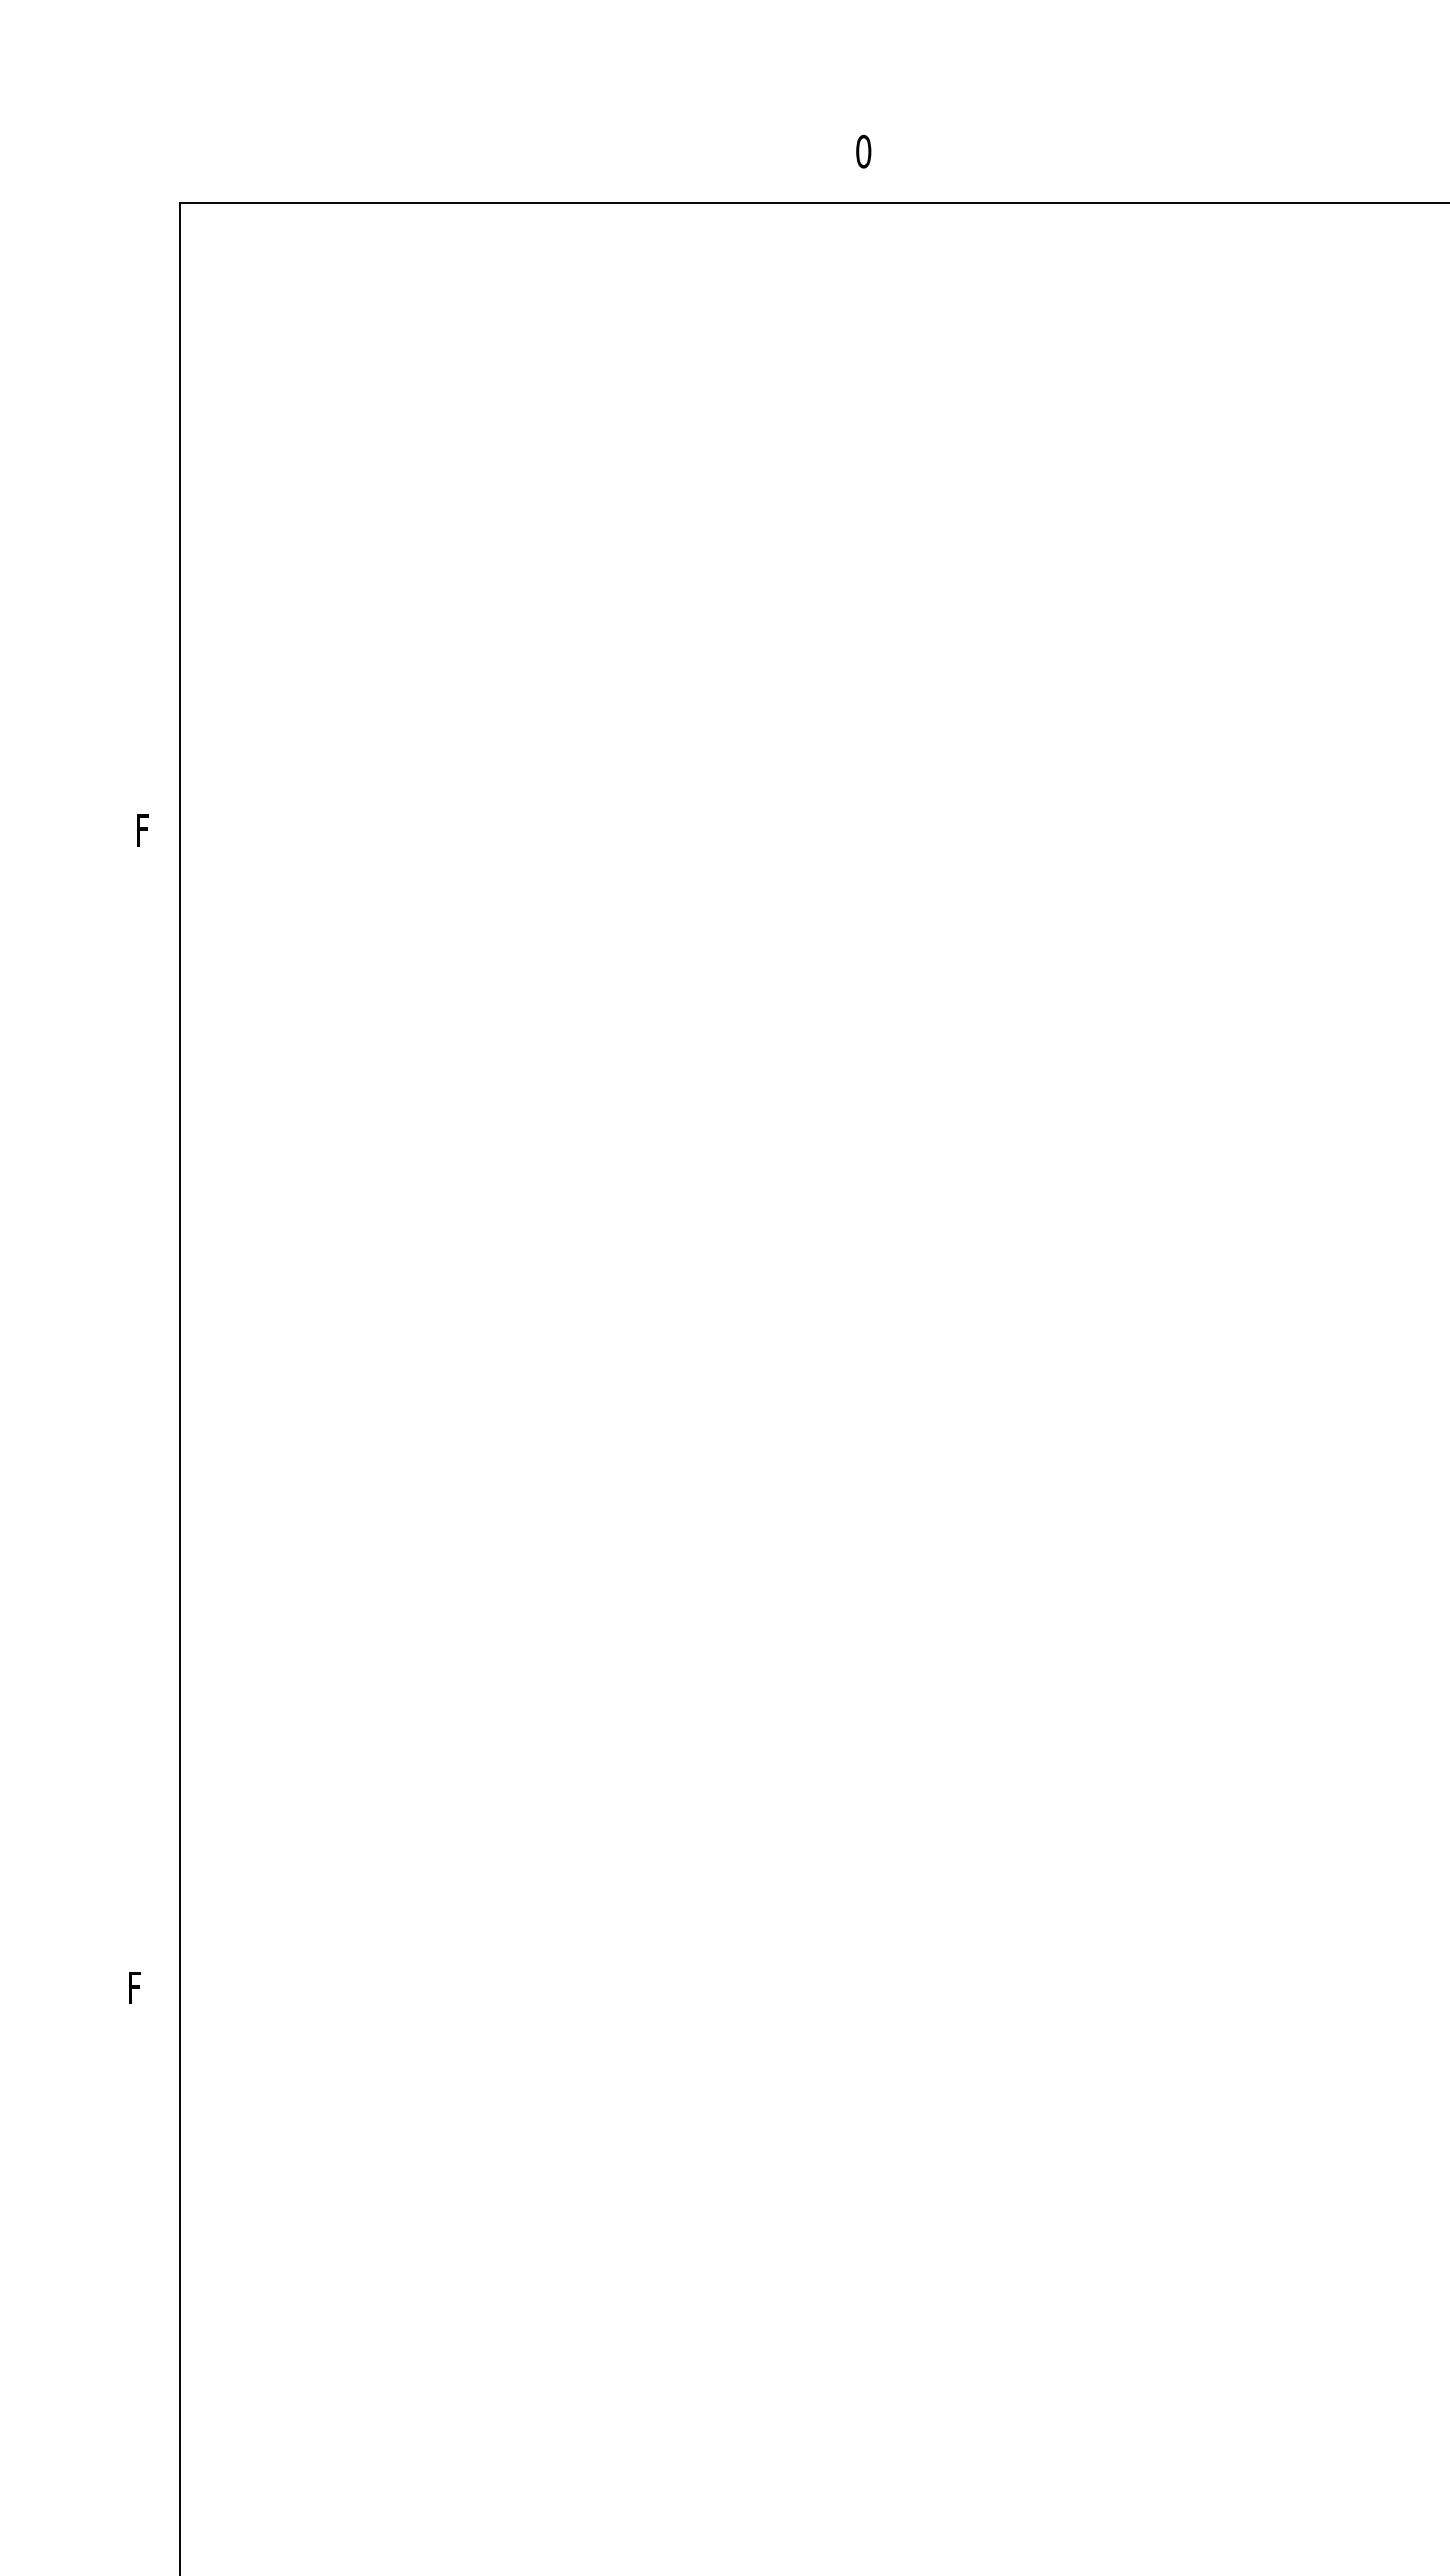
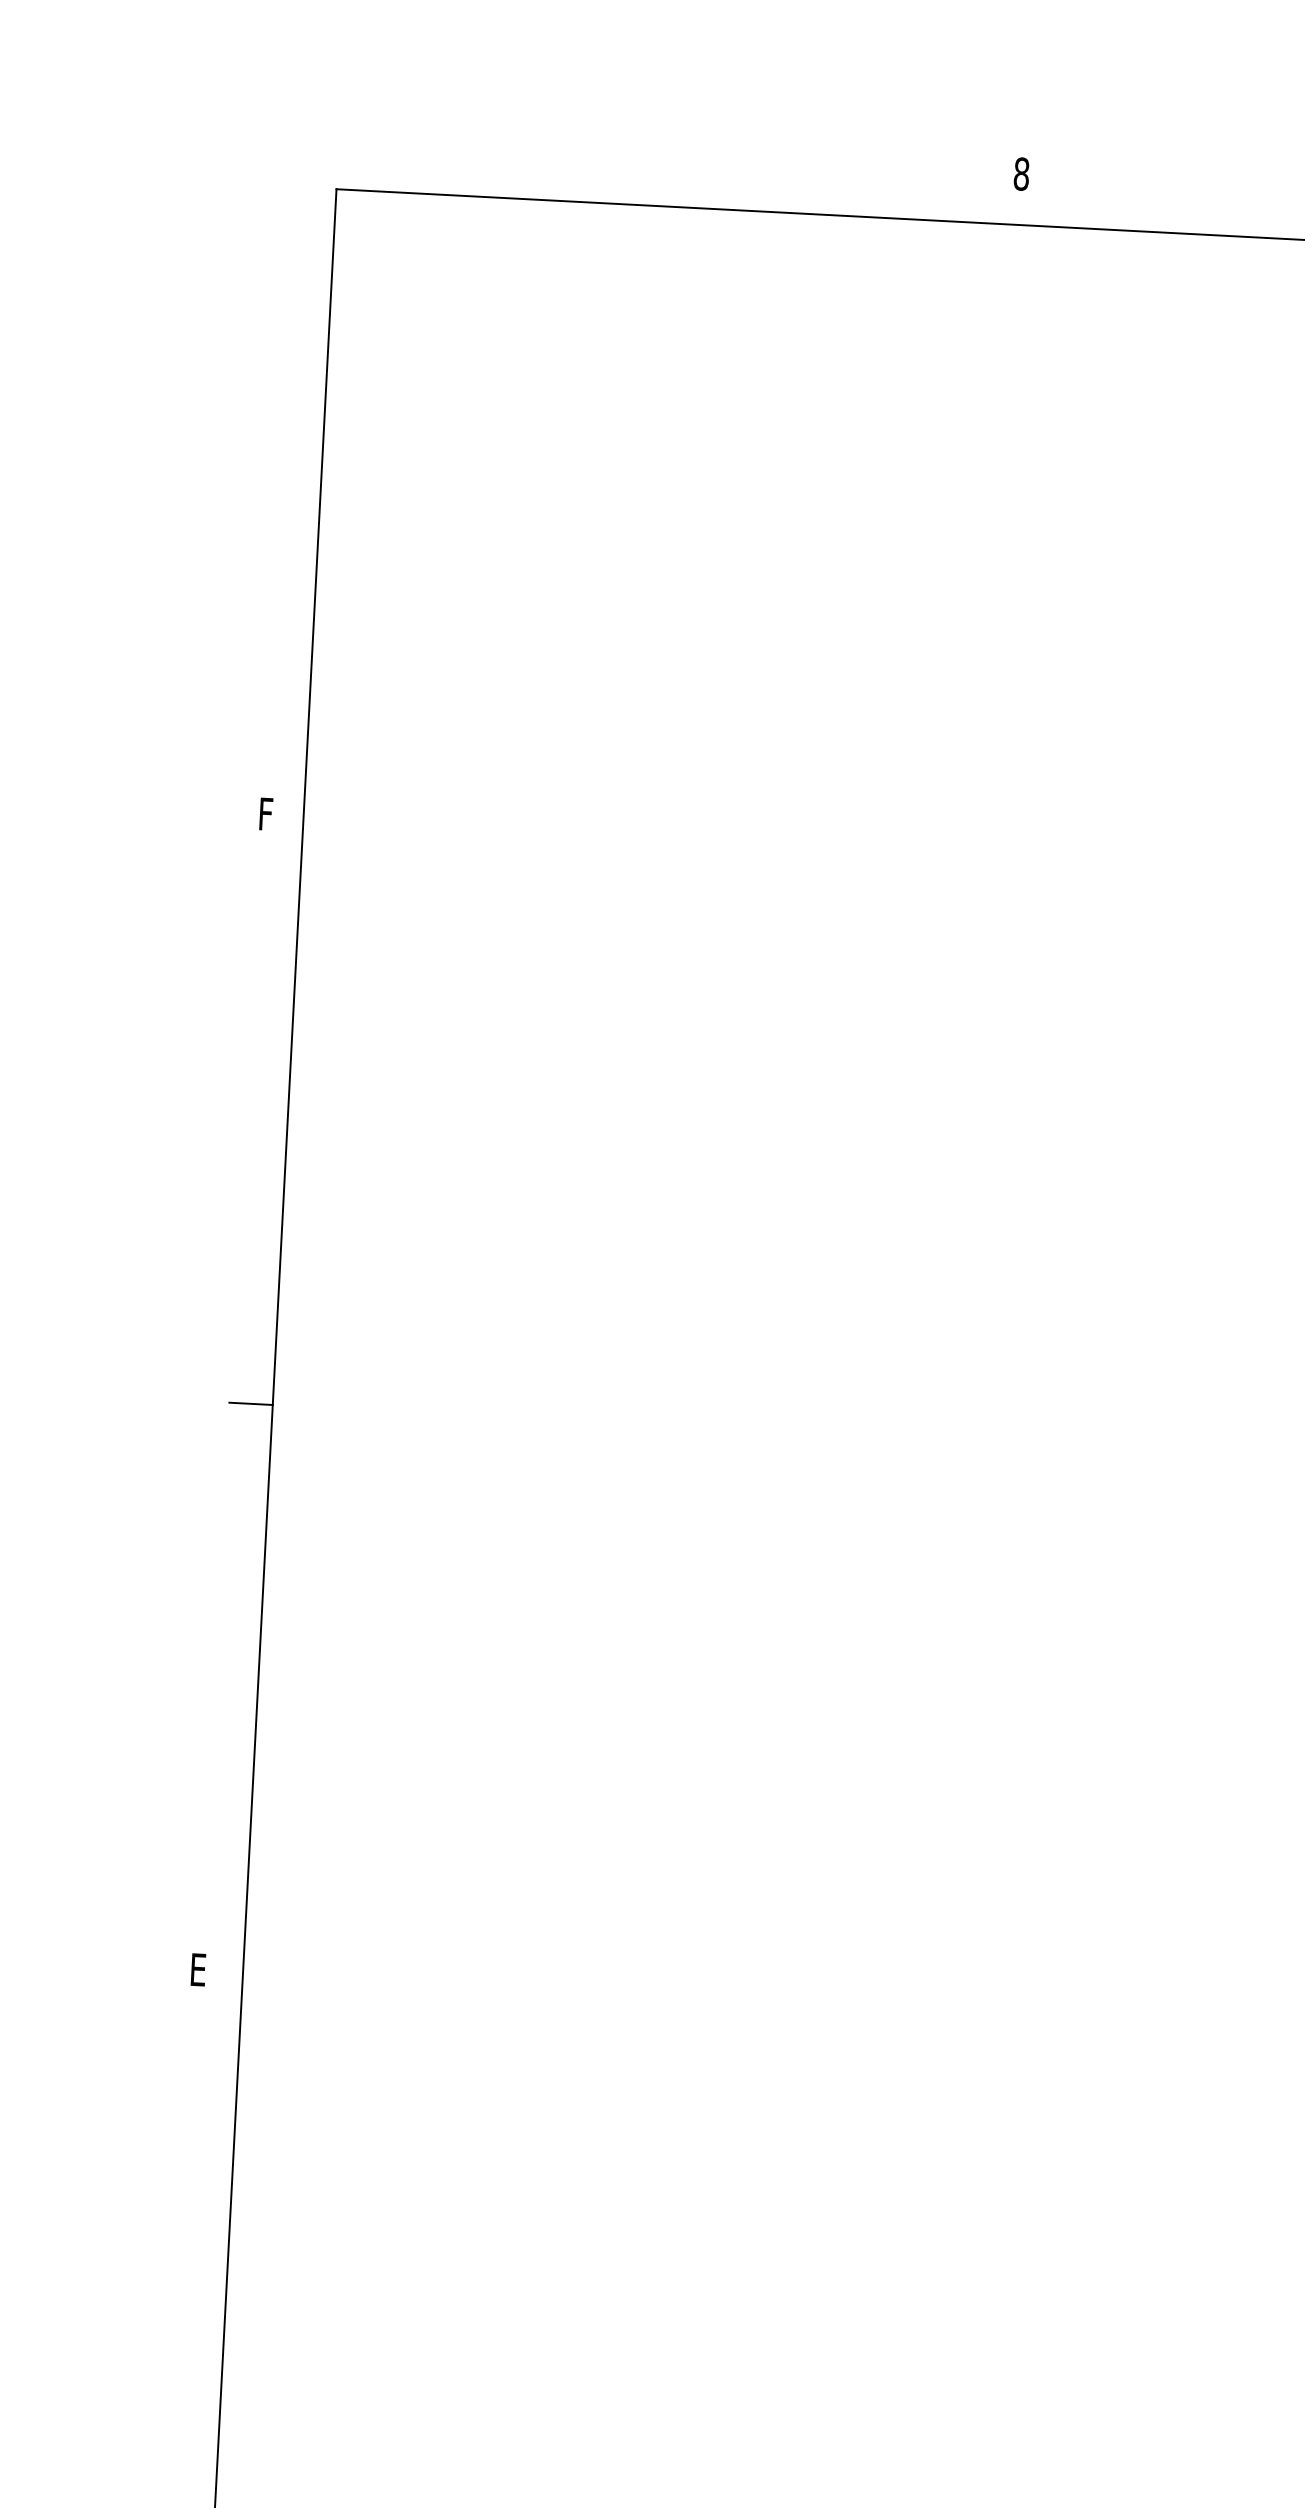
text: (863, 151) -> (1021, 173), 0 -> 8
line: (158, 1420) -> (251, 1404), added
text: (137, 1987) -> (200, 1969), F -> E

